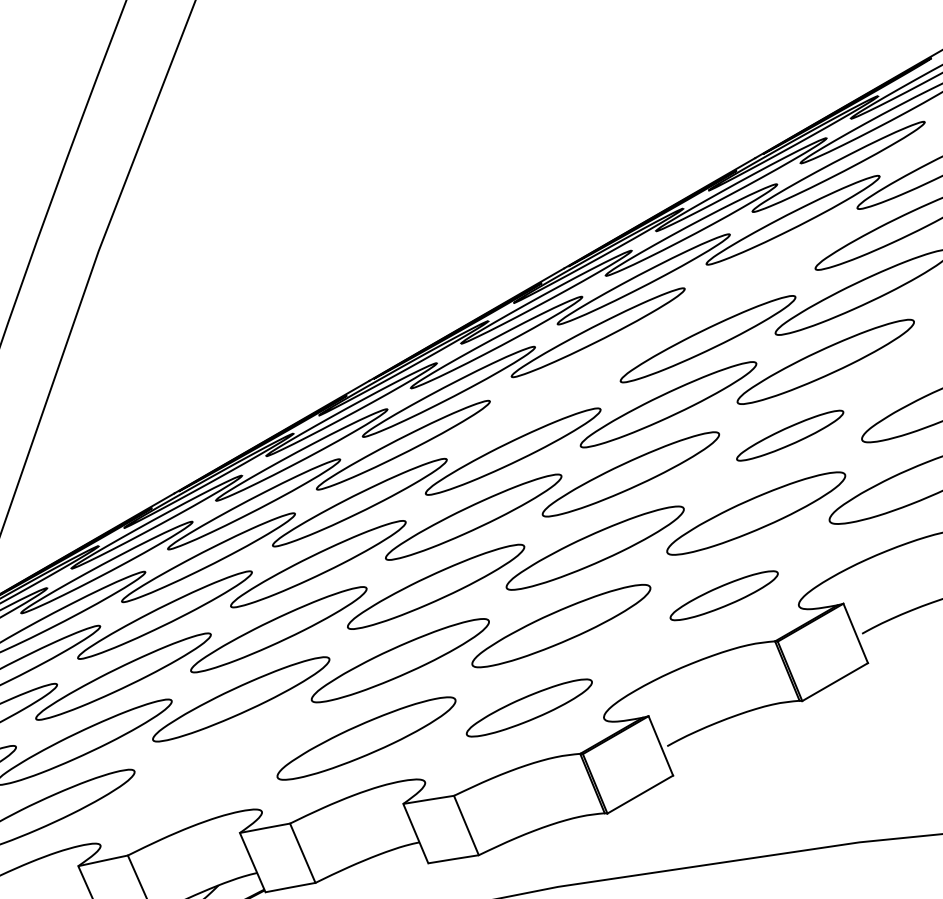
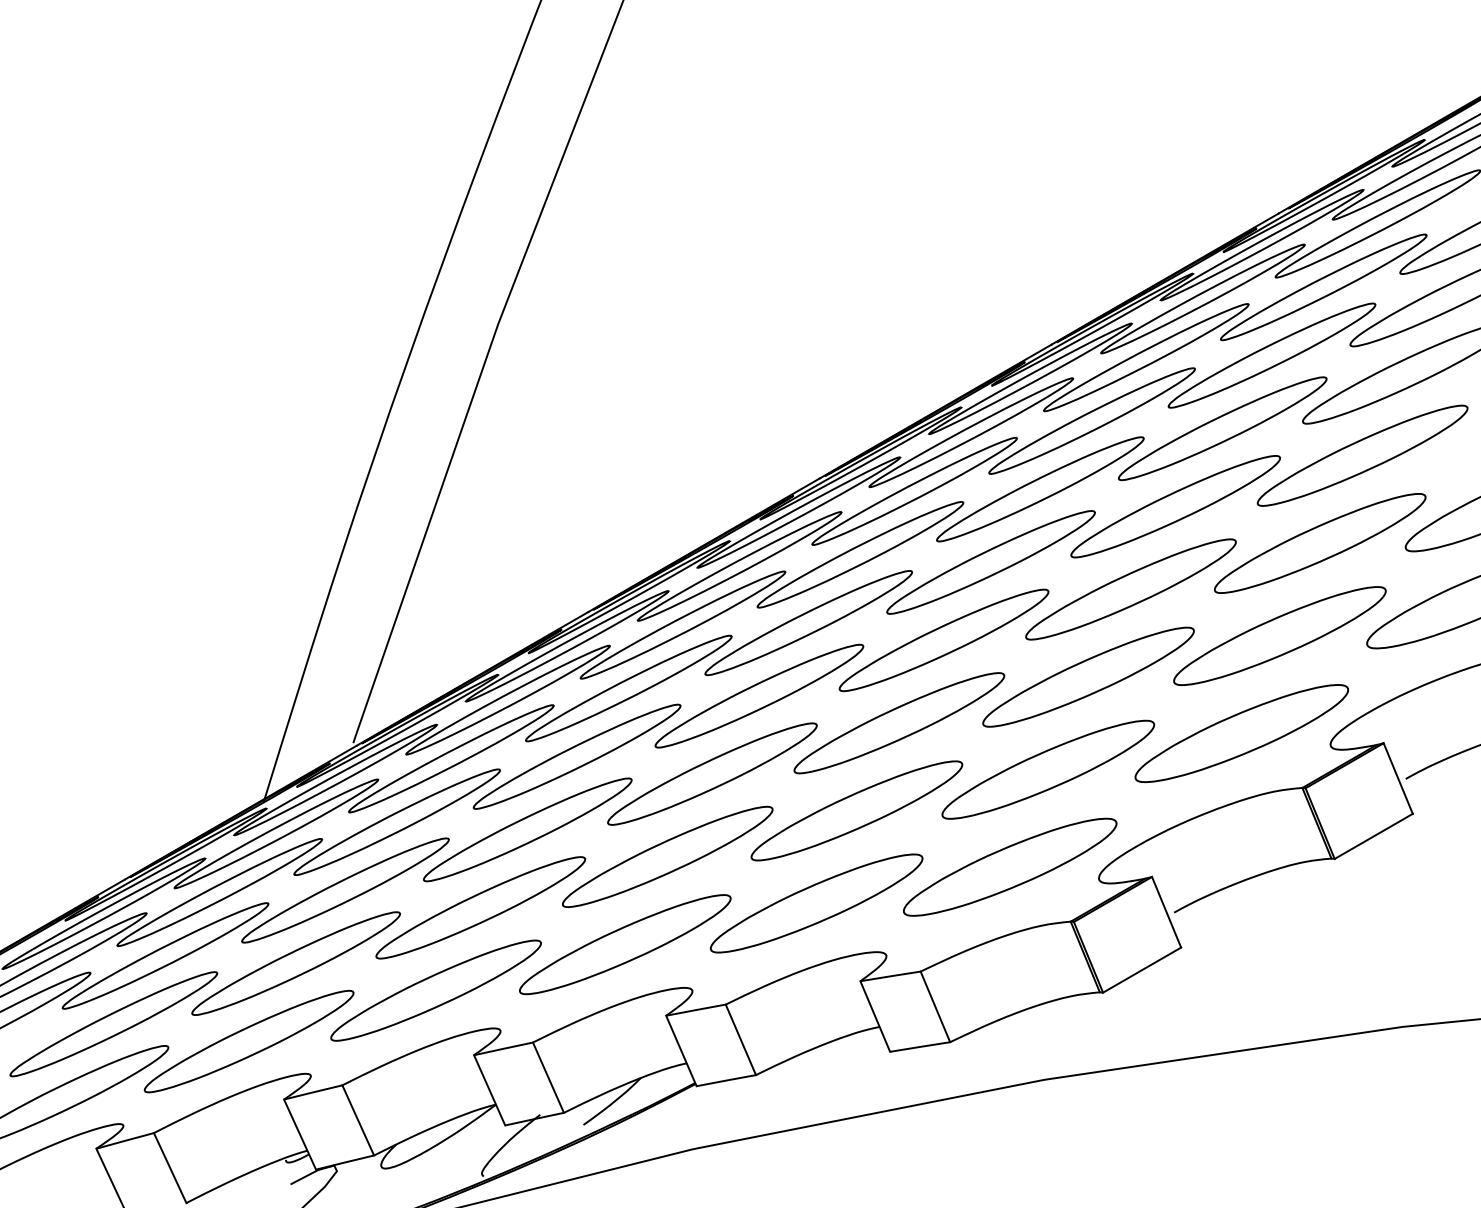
part: (749, 277) -> (1271, 355), added
part: (554, 390) -> (1040, 489), added
part: (790, 435) -> (1320, 543), size x1.67
part: (723, 595) -> (1241, 733), size x1.67
part: (529, 707) -> (1010, 866), size x1.43
part: (205, 773) -> (625, 944), added

